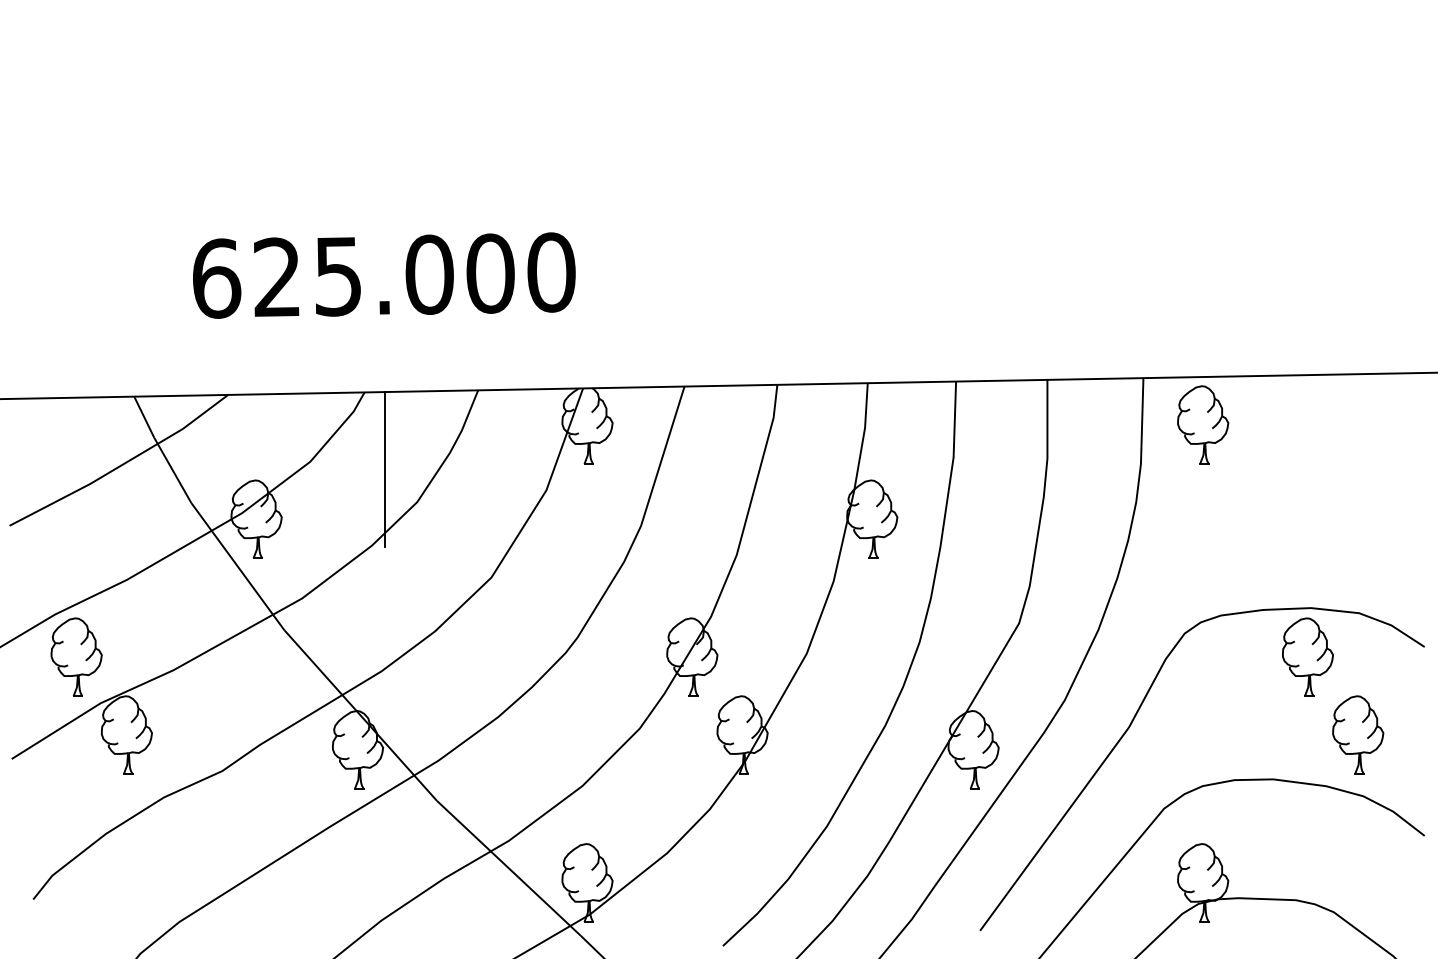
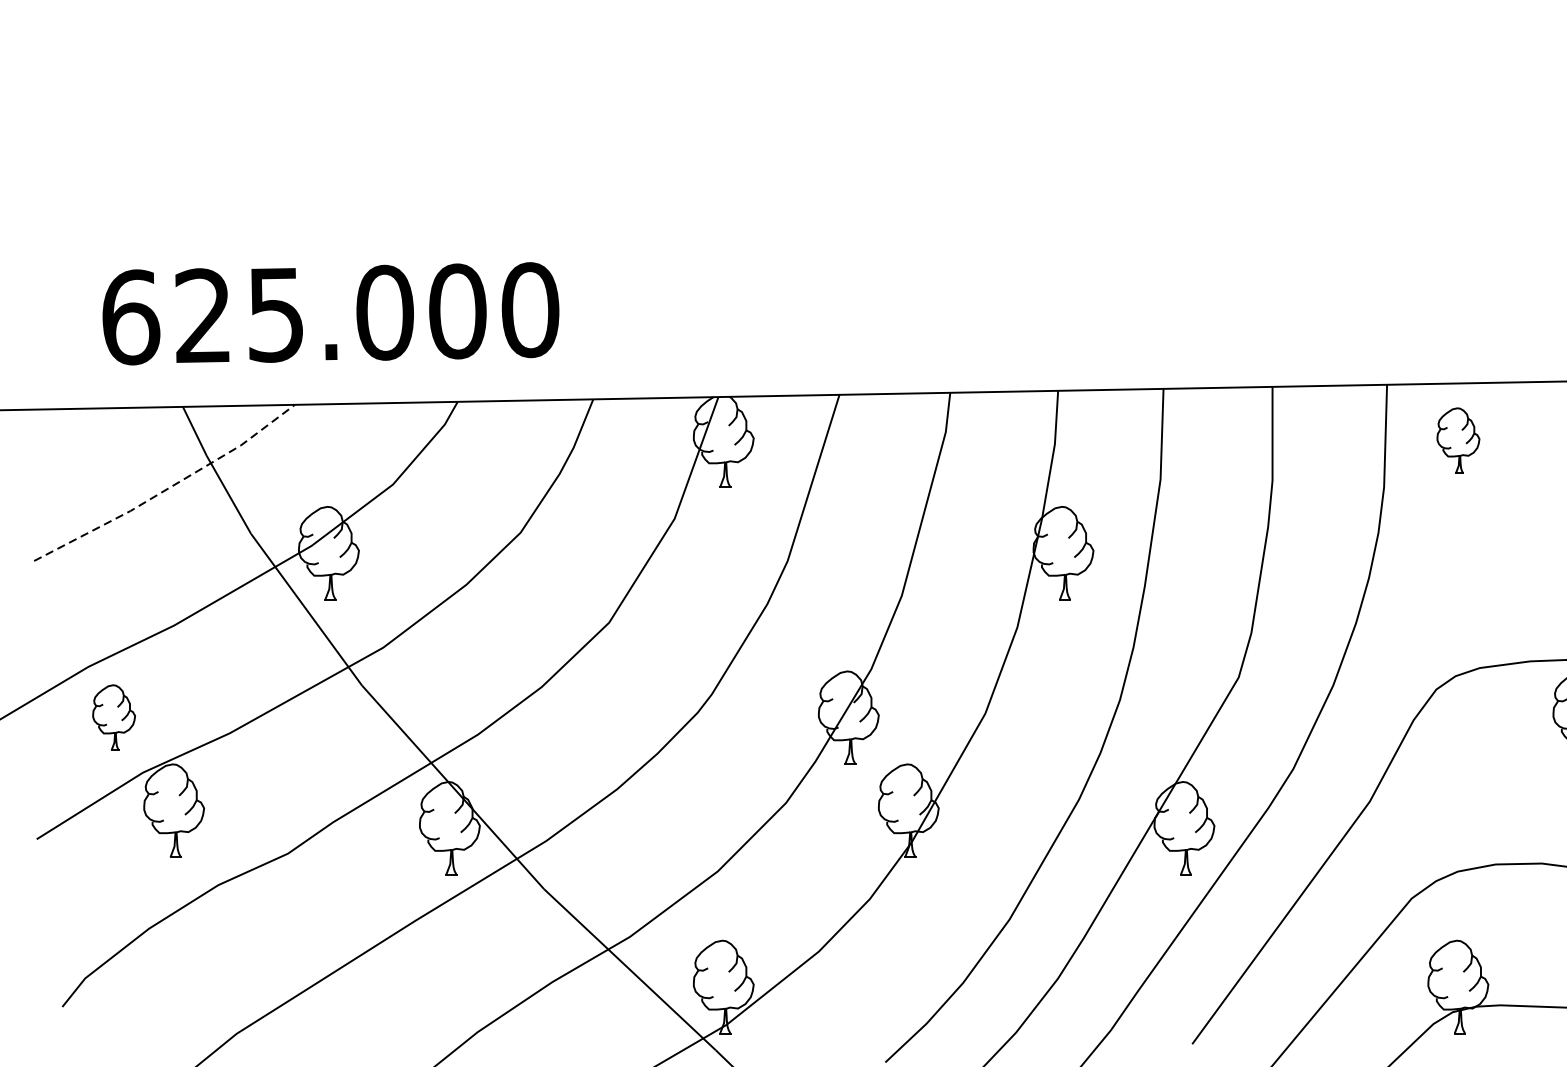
text: (384, 275) -> (331, 313), moved
part: (1203, 424) -> (1458, 440), size x0.7
line: (122, 465) -> (168, 489), solid -> dashed
line: (384, 469) -> (481, 493), removed
part: (76, 656) -> (114, 716), size x0.7

